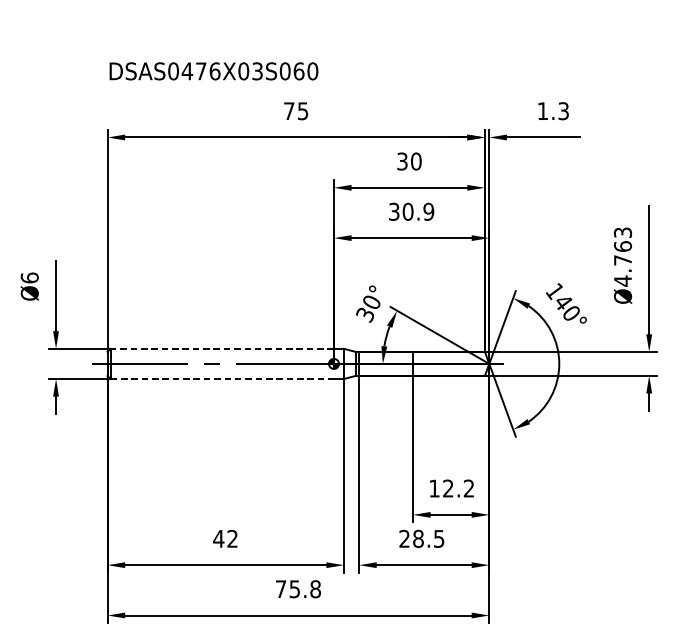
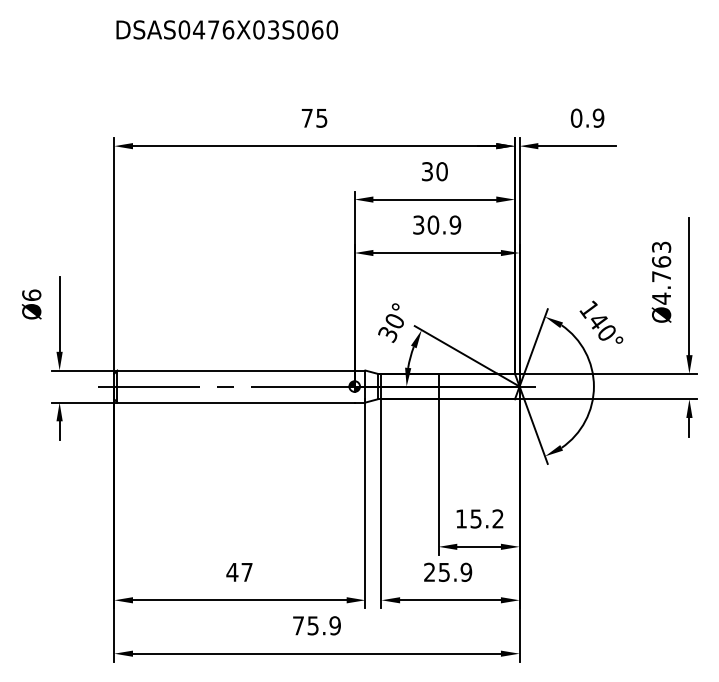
text: (214, 70) -> (227, 29), moved
text: (553, 110) -> (587, 117), 1.3 -> 0.9
line: (222, 348) -> (236, 370), dashed -> solid
line: (222, 378) -> (236, 402), dashed -> solid
text: (447, 488) -> (475, 518), 12.2 -> 15.2
text: (232, 538) -> (246, 571), 42 -> 47
text: (428, 538) -> (455, 571), 28.5 -> 25.9
text: (314, 588) -> (334, 625), 75.8 -> 75.9

